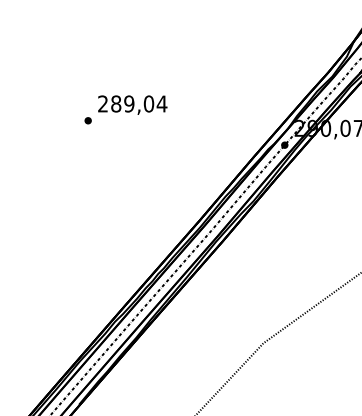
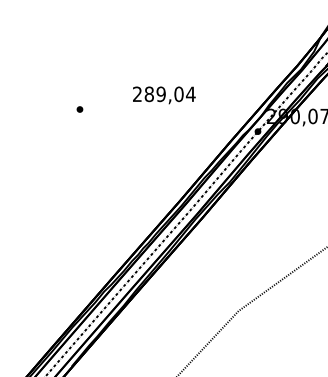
text: (132, 105) -> (164, 95), moved

